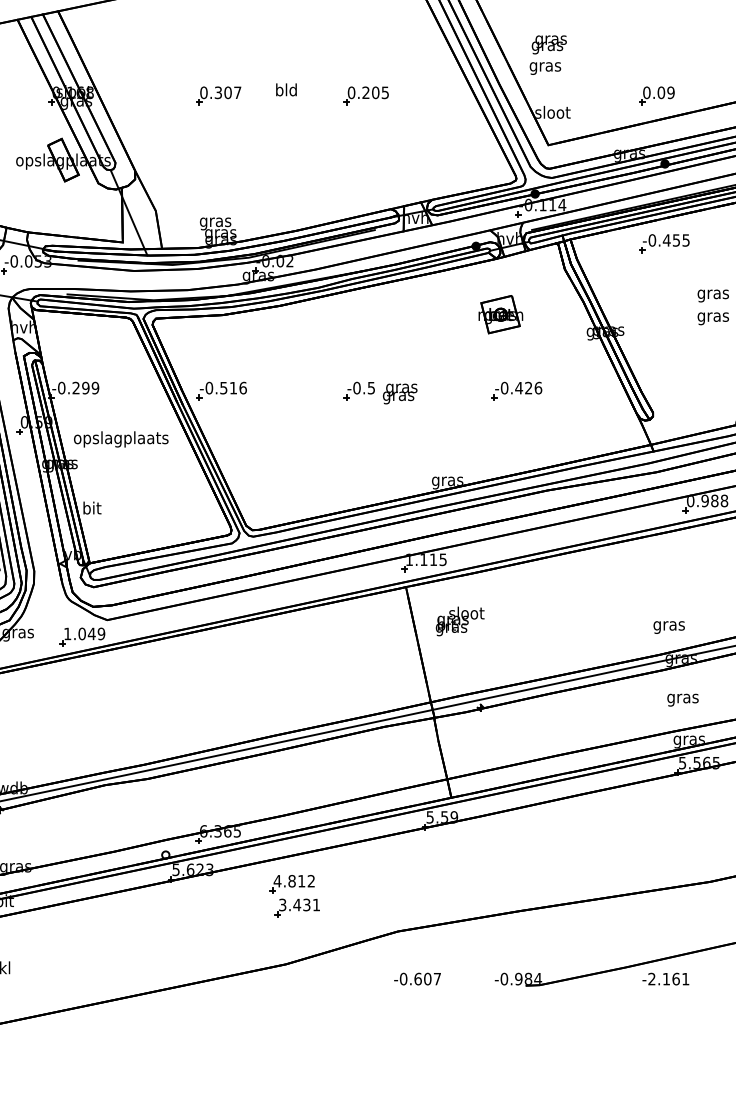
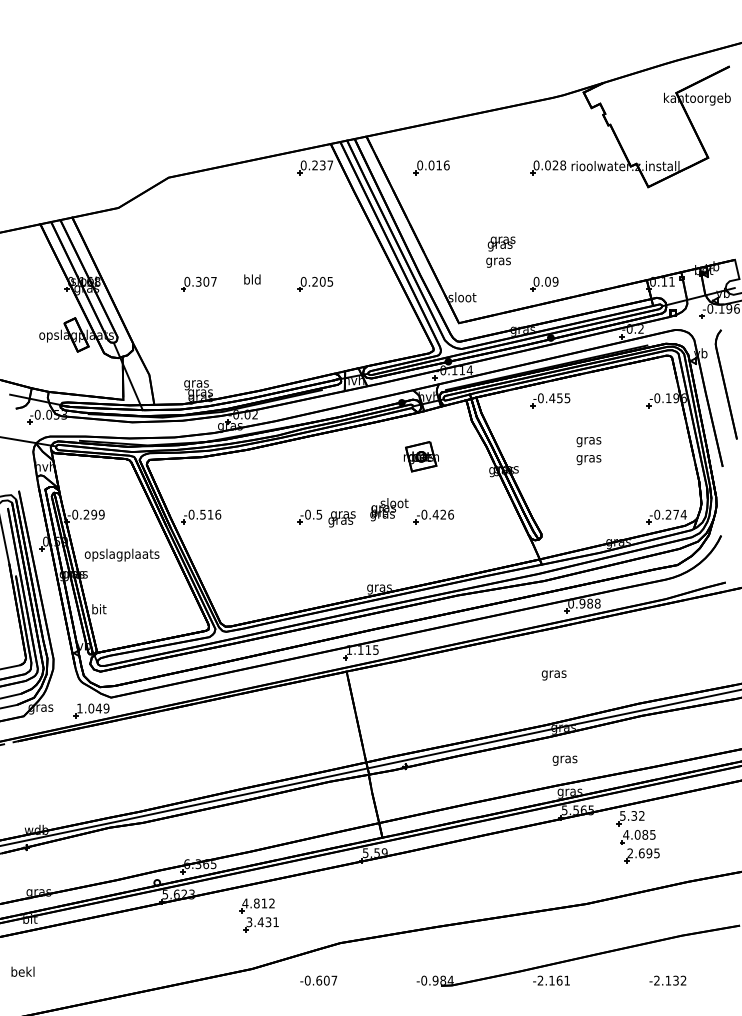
text: (547, 54) -> (500, 251), moved
text: (460, 621) -> (389, 509), moved
text: (668, 627) -> (553, 675), moved
text: (417, 978) -> (318, 980), moved

